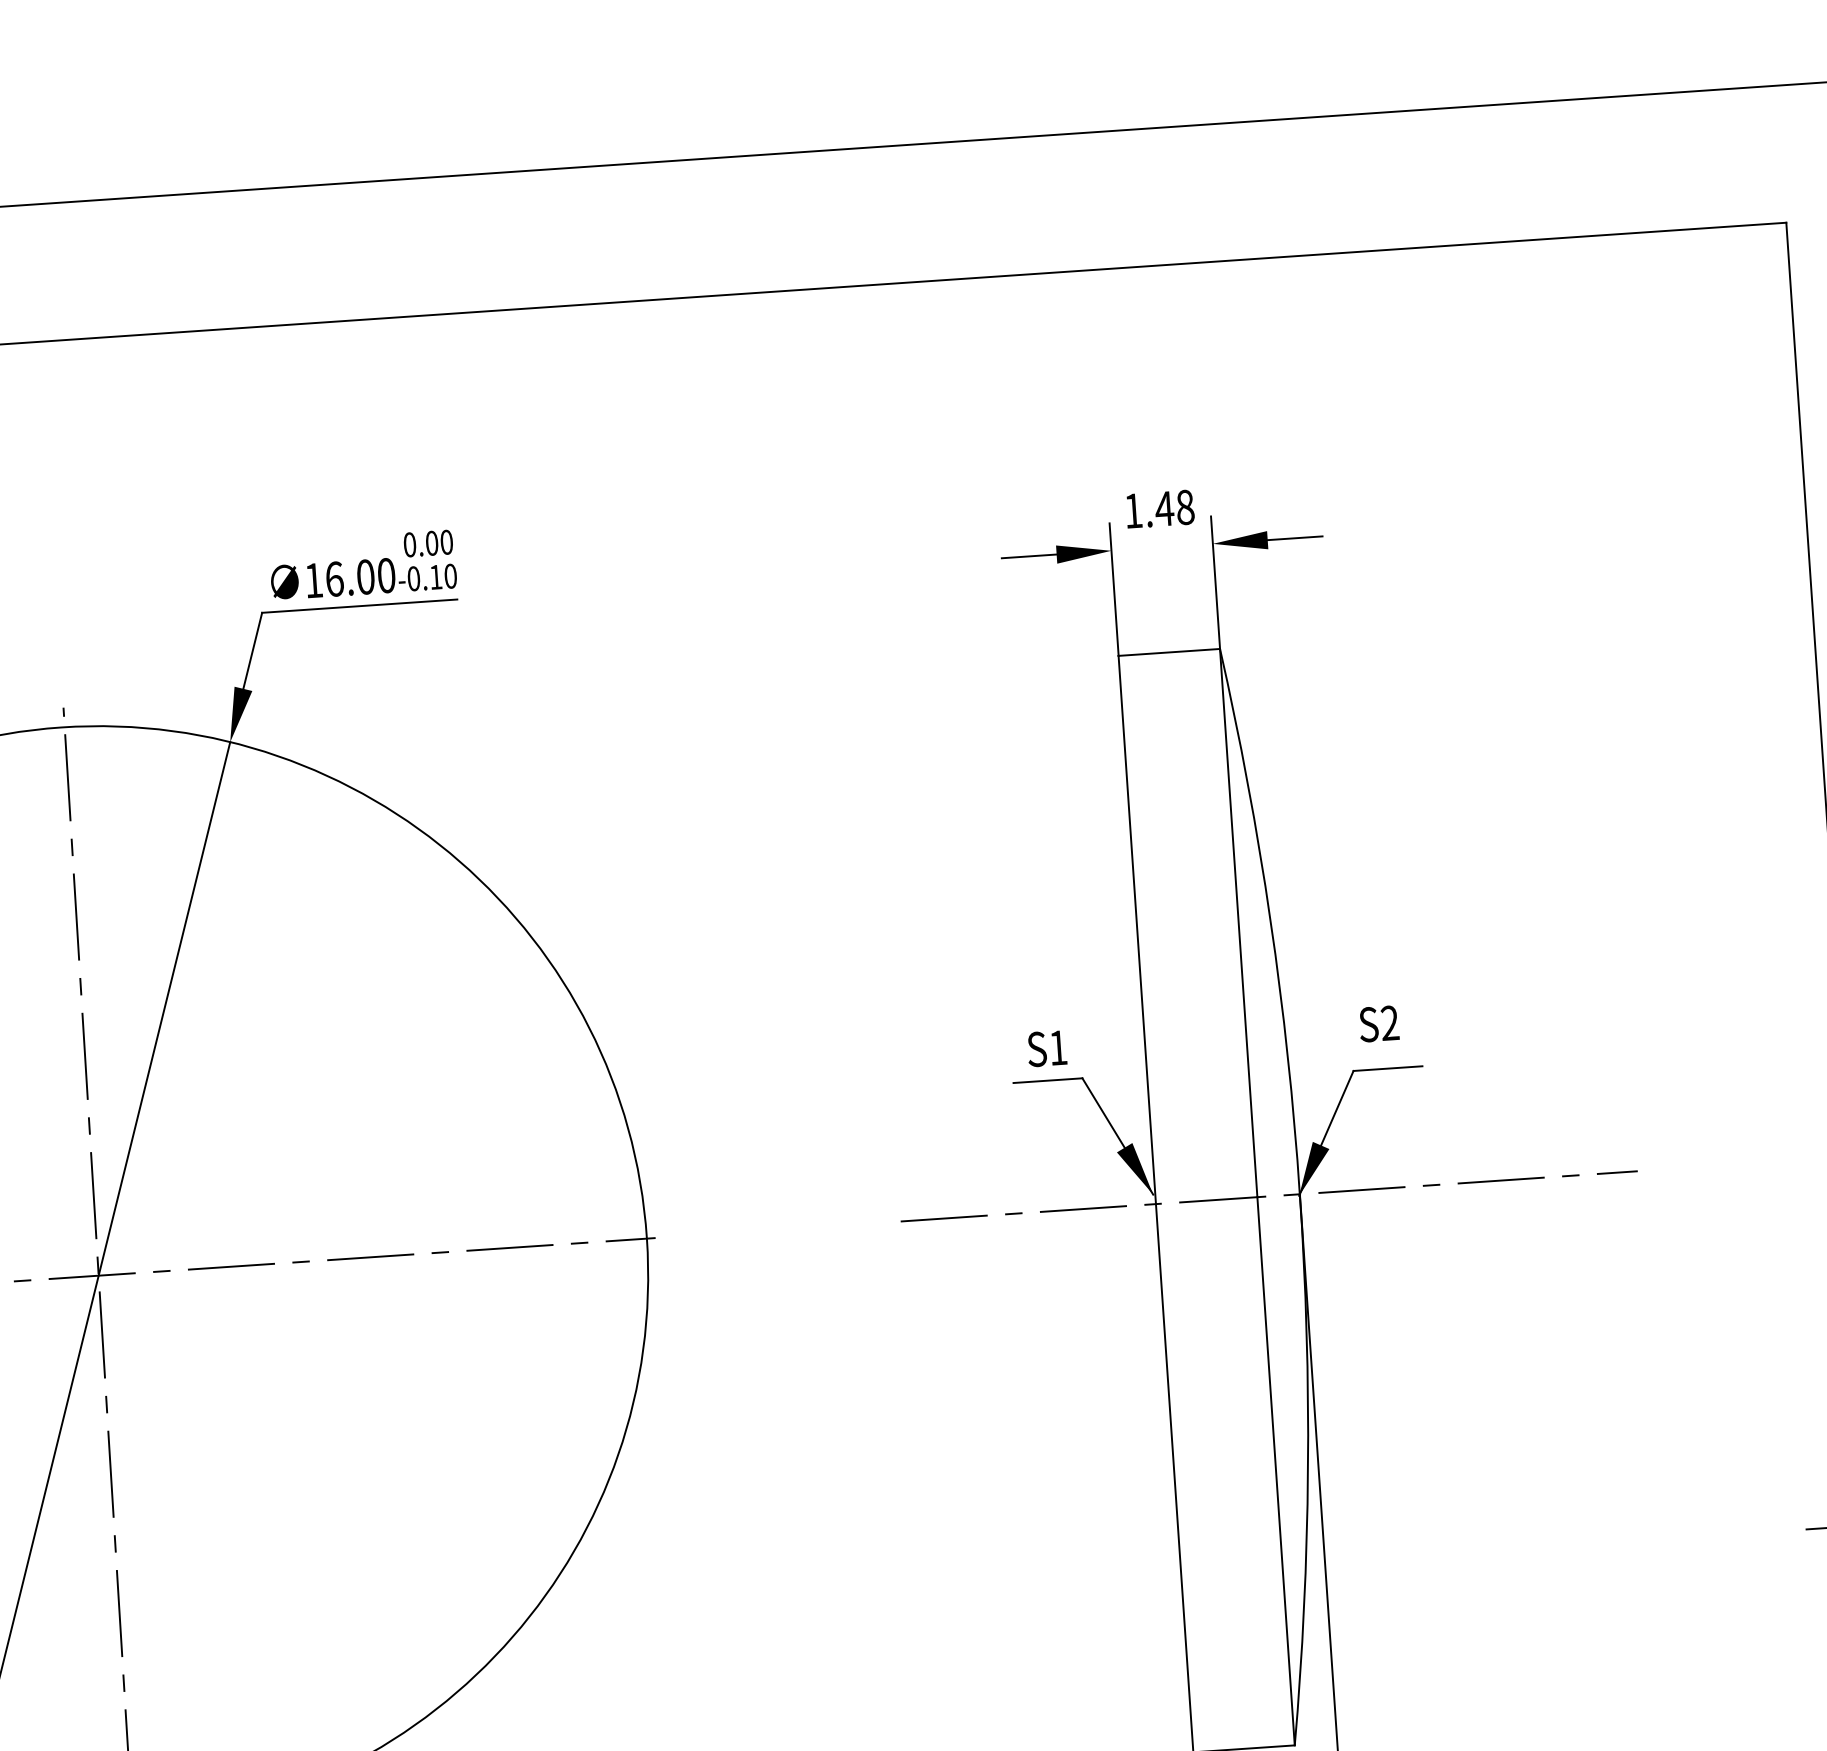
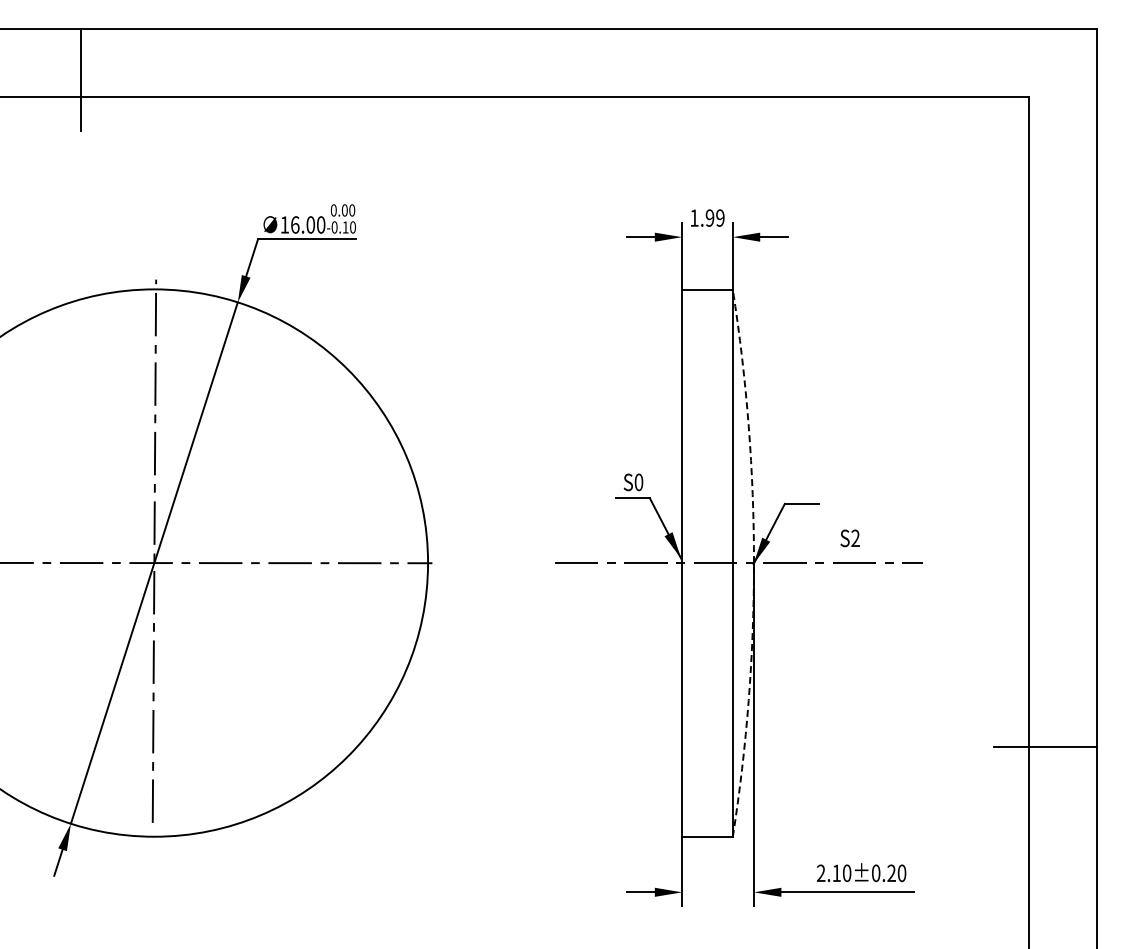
text: (1173, 506) -> (714, 217), 1.48 -> 1.99
text: (1377, 1024) -> (849, 538), moved
text: (1057, 1048) -> (638, 482), S1 -> S0
arc: (1300, 1194) -> (754, 563), solid -> dashed

